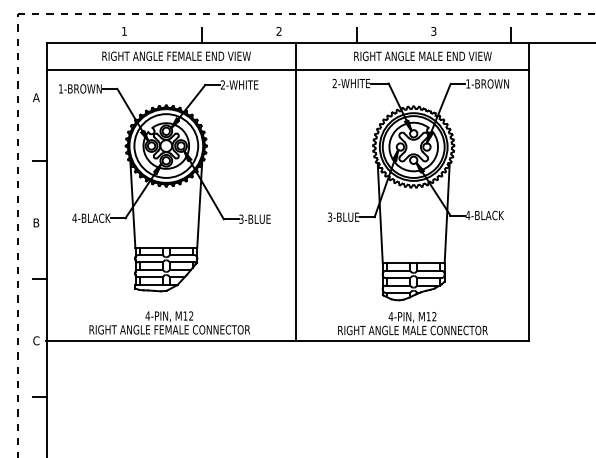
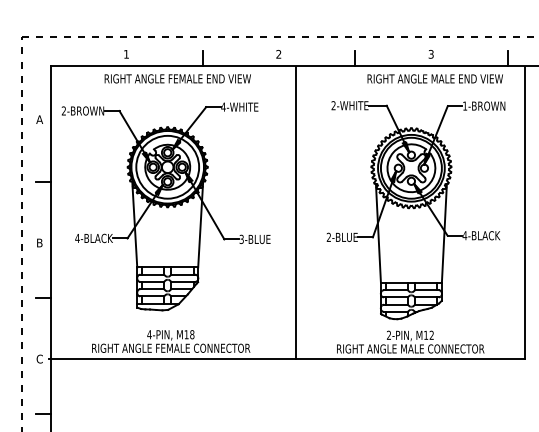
text: (422, 55) -> (434, 78), moved
line: (288, 69) -> (288, 91), removed
text: (222, 84) -> (223, 106), 2-WHITE -> 4-WHITE
text: (60, 88) -> (63, 110), 1-BROWN -> 2-BROWN
text: (329, 217) -> (328, 237), 3-BLUE -> 2-BLUE
text: (191, 315) -> (192, 334), M12 -> M18
text: (390, 316) -> (388, 335), 4-PIN, -> 2-PIN,

